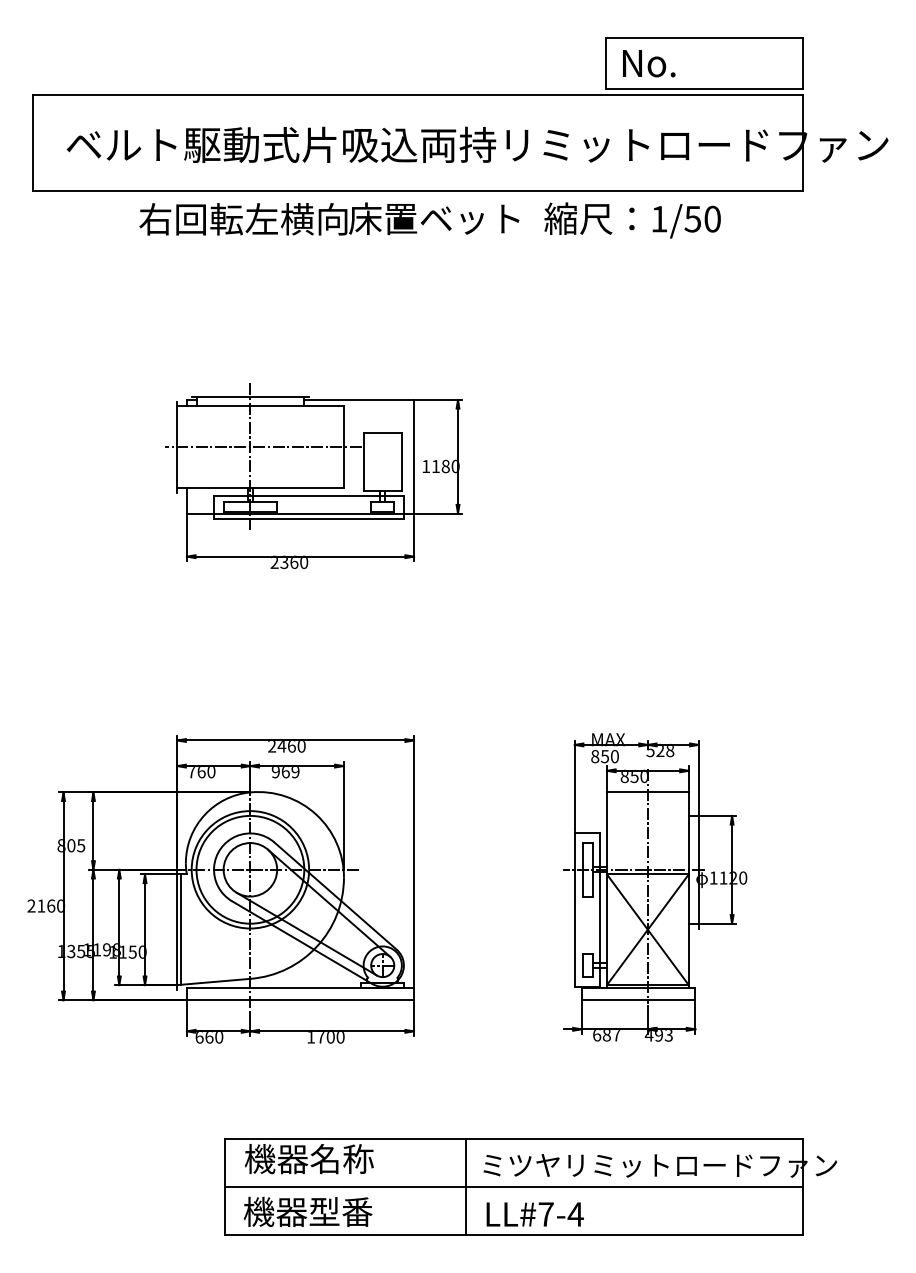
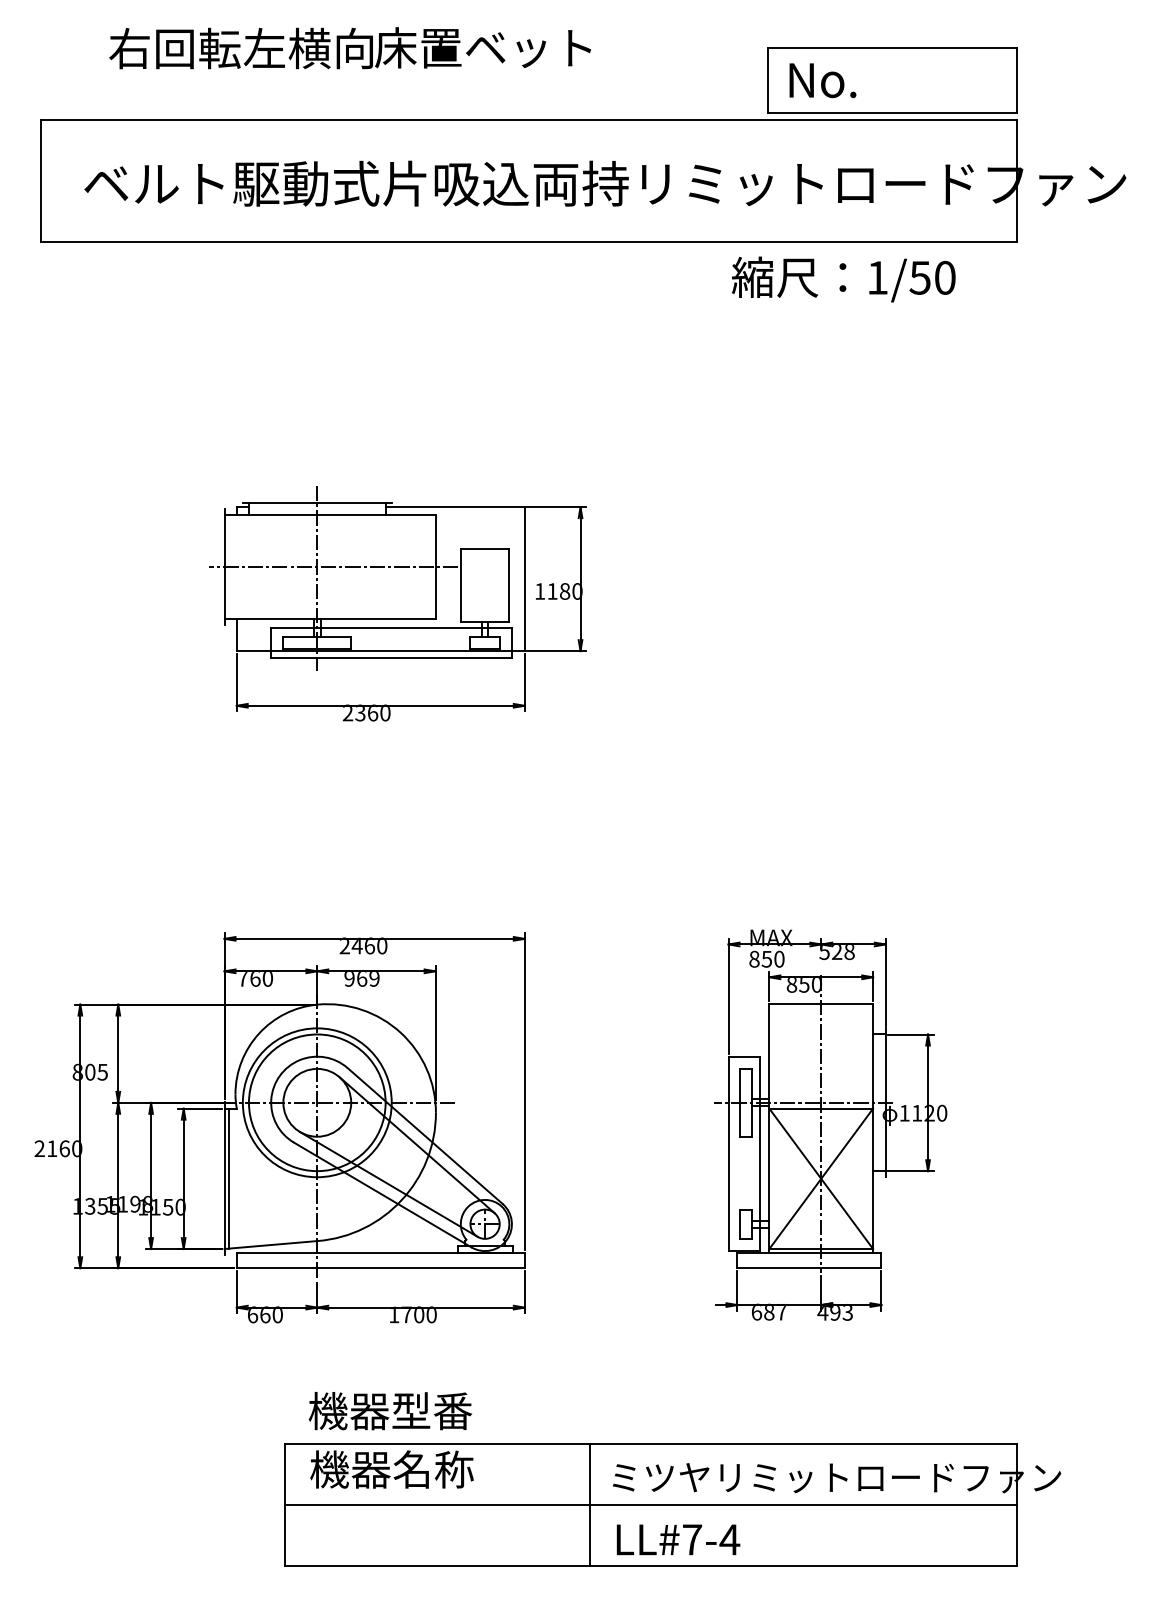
text: (329, 218) -> (350, 47), moved
text: (632, 220) -> (843, 279), moved
text: (307, 1211) -> (389, 1410), moved

